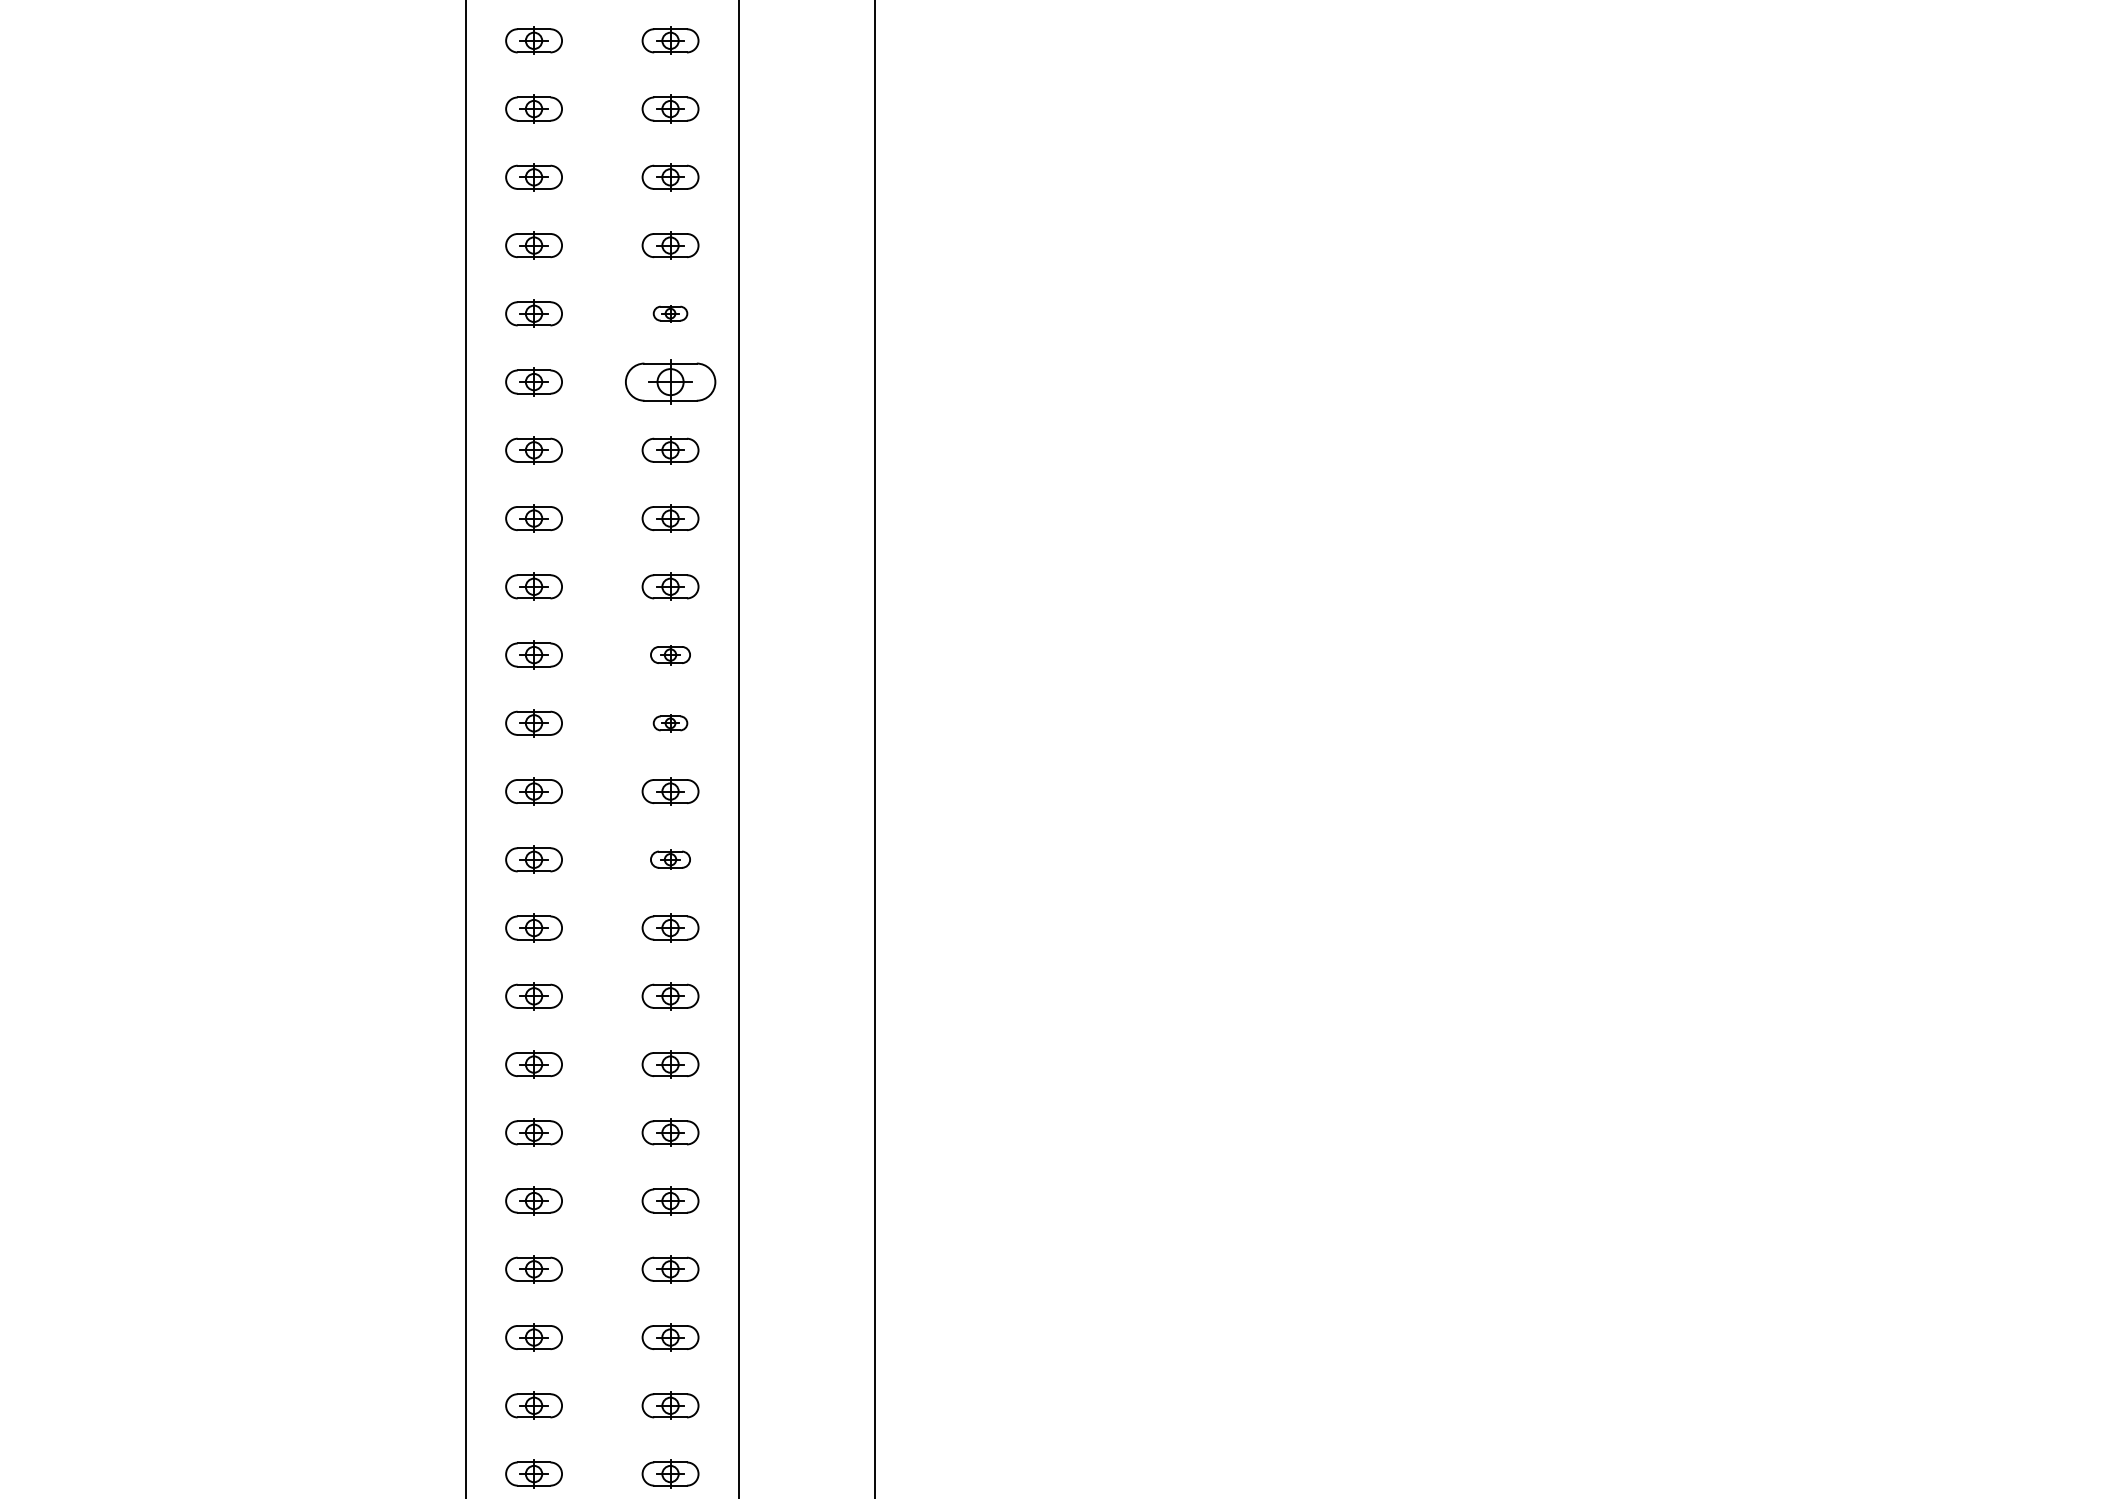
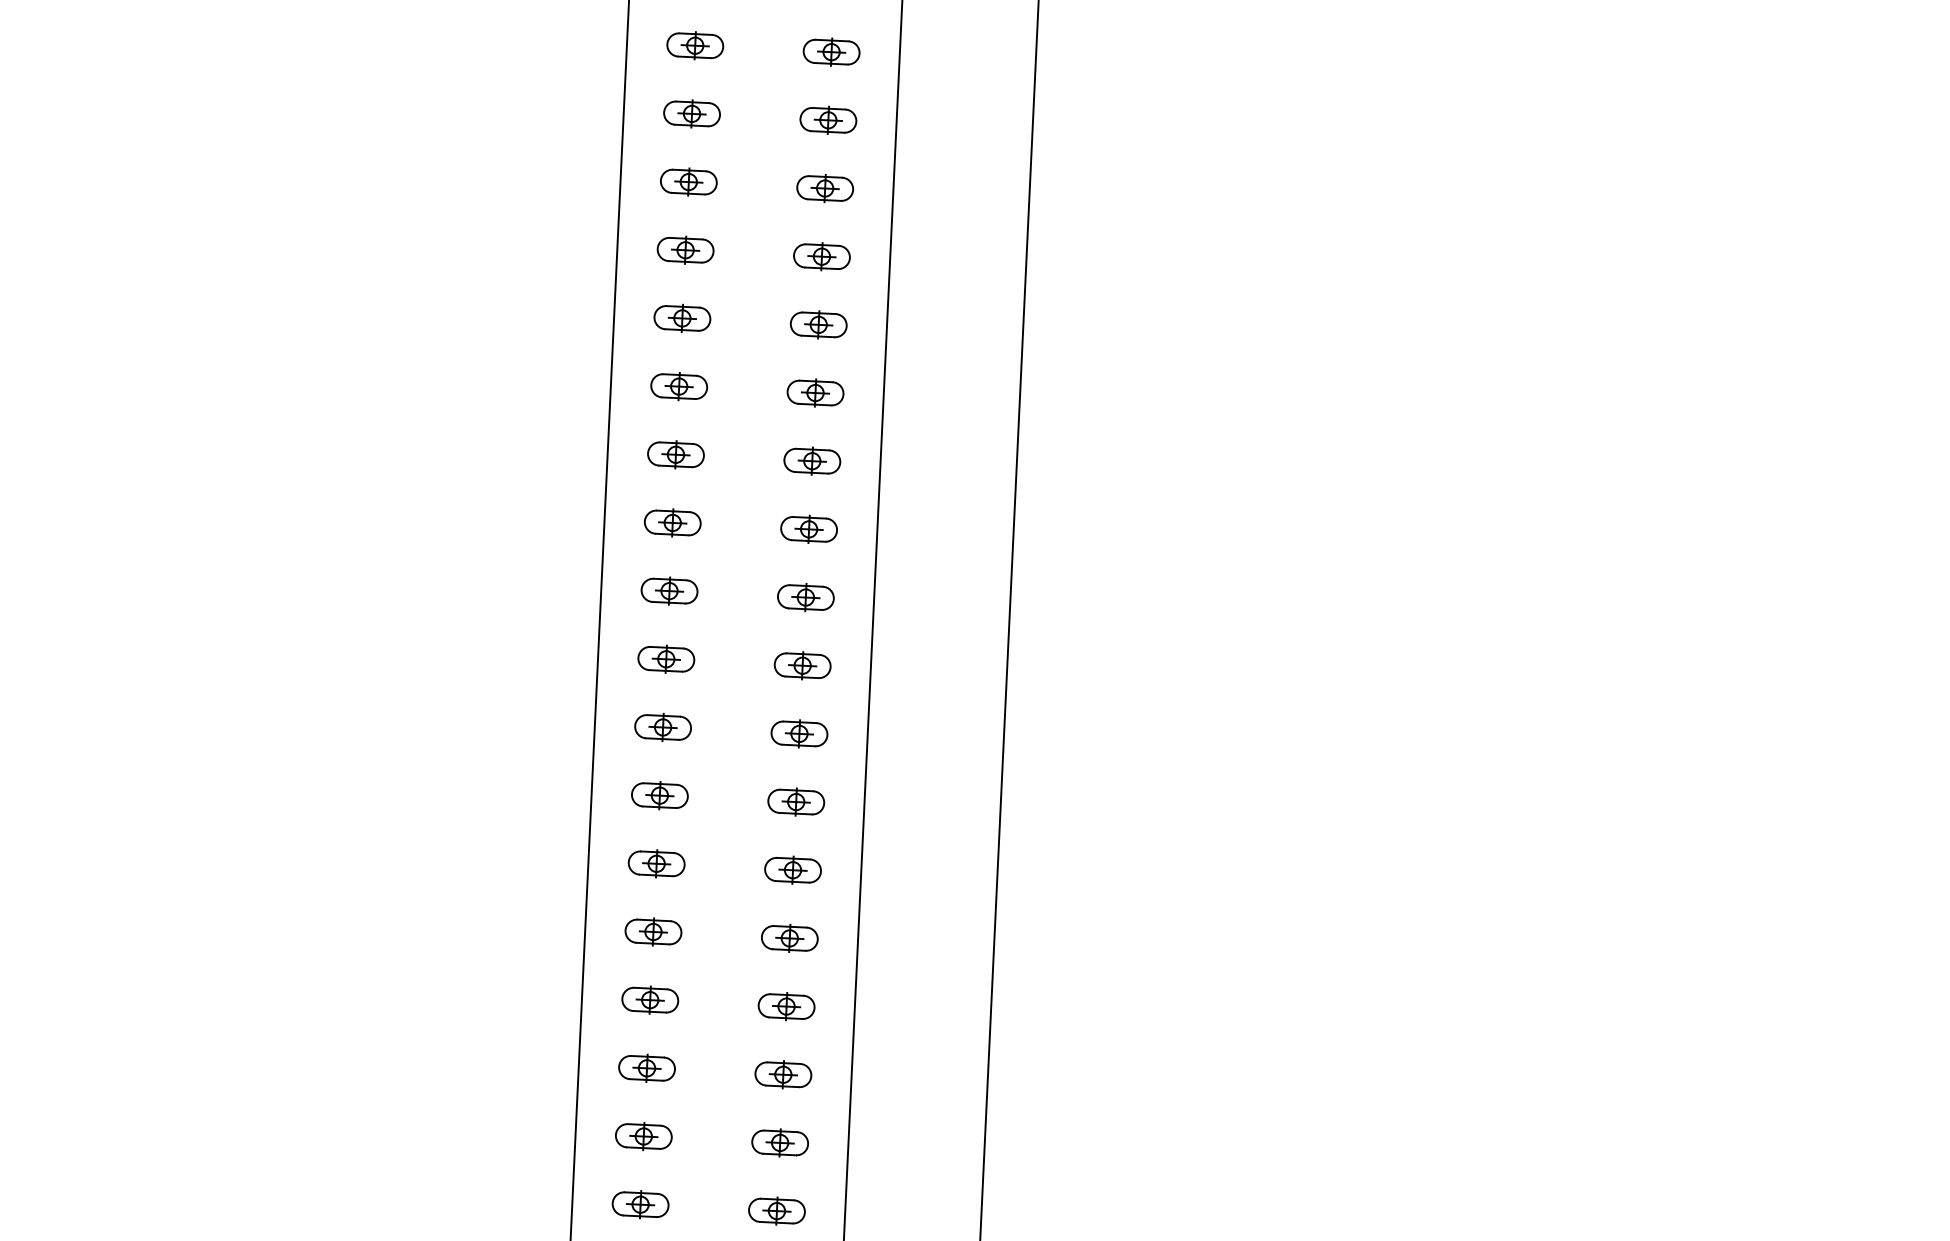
part: (670, 313) -> (815, 392), size x1.67
part: (670, 381) -> (812, 460), size x0.62
part: (670, 654) -> (799, 733), size x1.43
part: (670, 723) -> (796, 802), size x1.67
part: (670, 859) -> (789, 938), size x1.43

